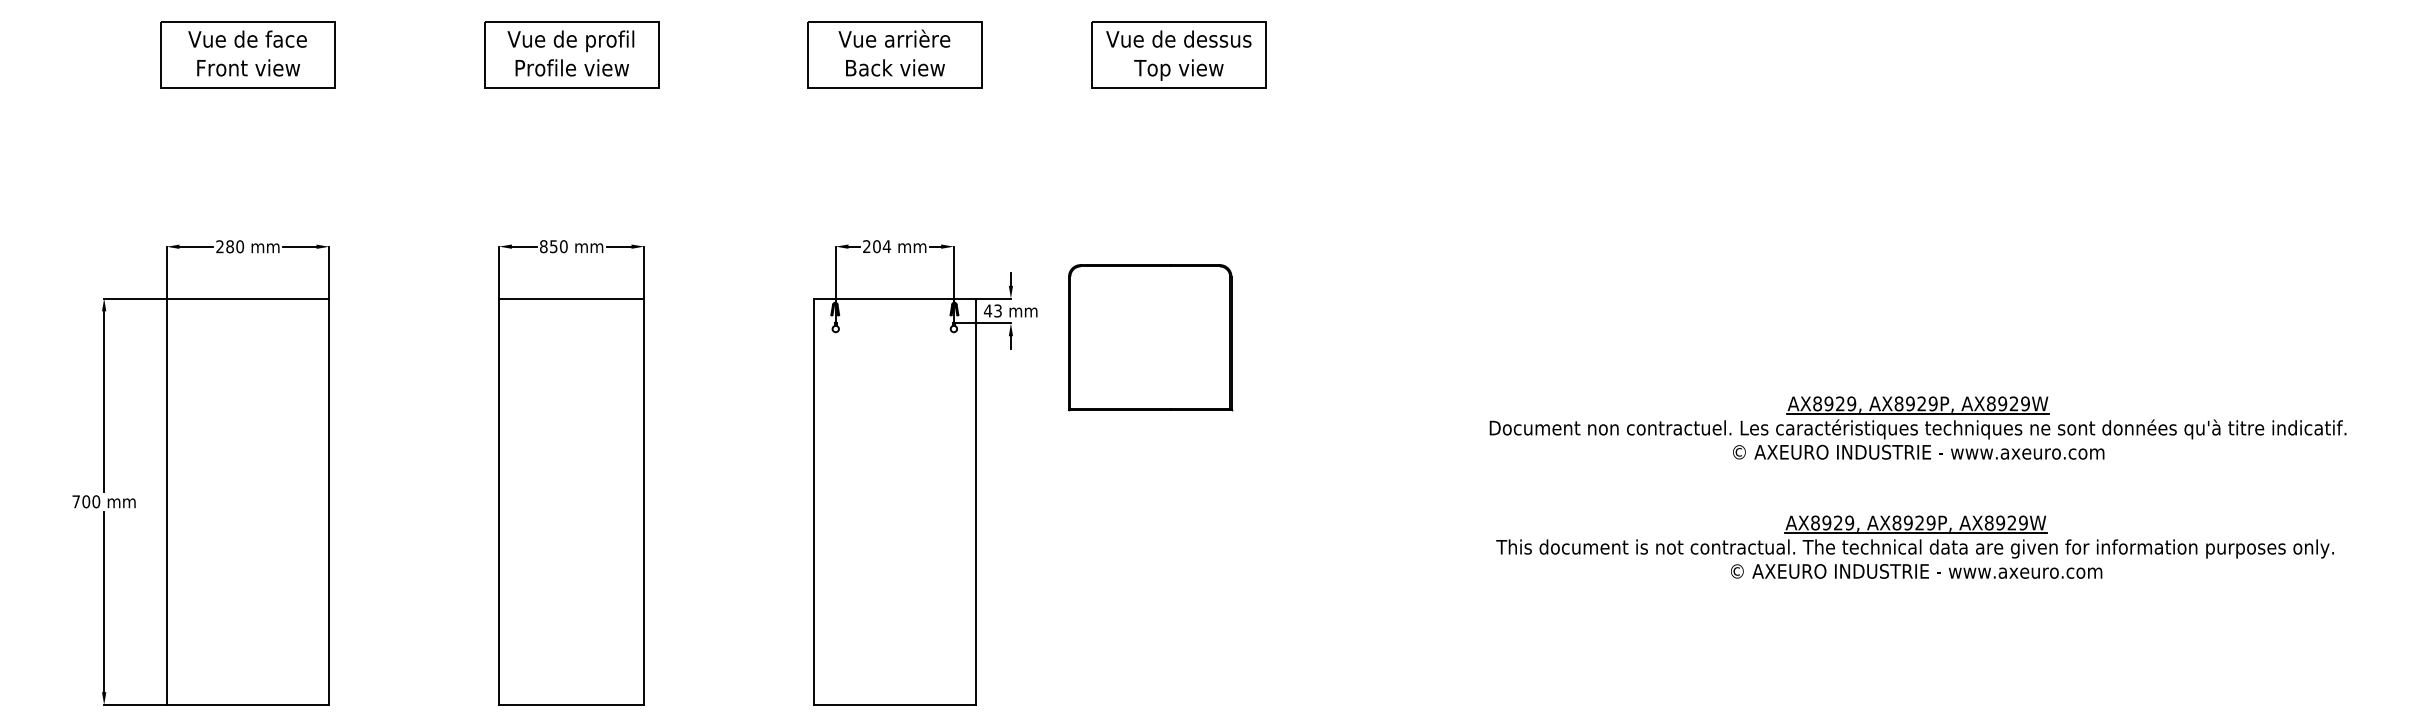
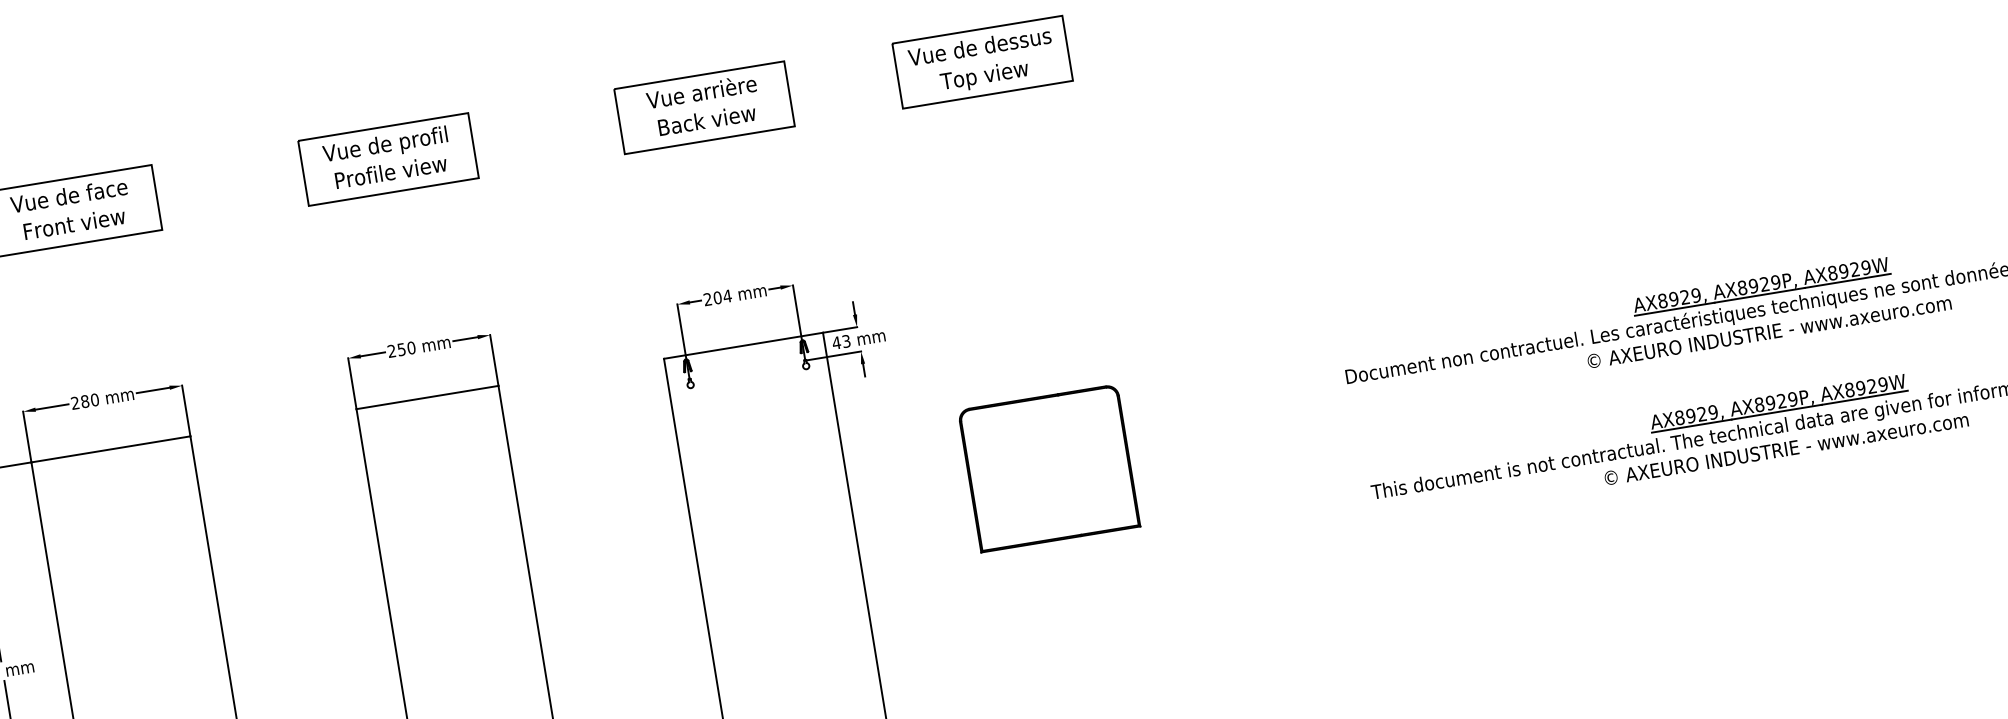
text: (543, 246) -> (391, 351), 850 -> 250
part: (1150, 337) -> (1049, 468), moved

